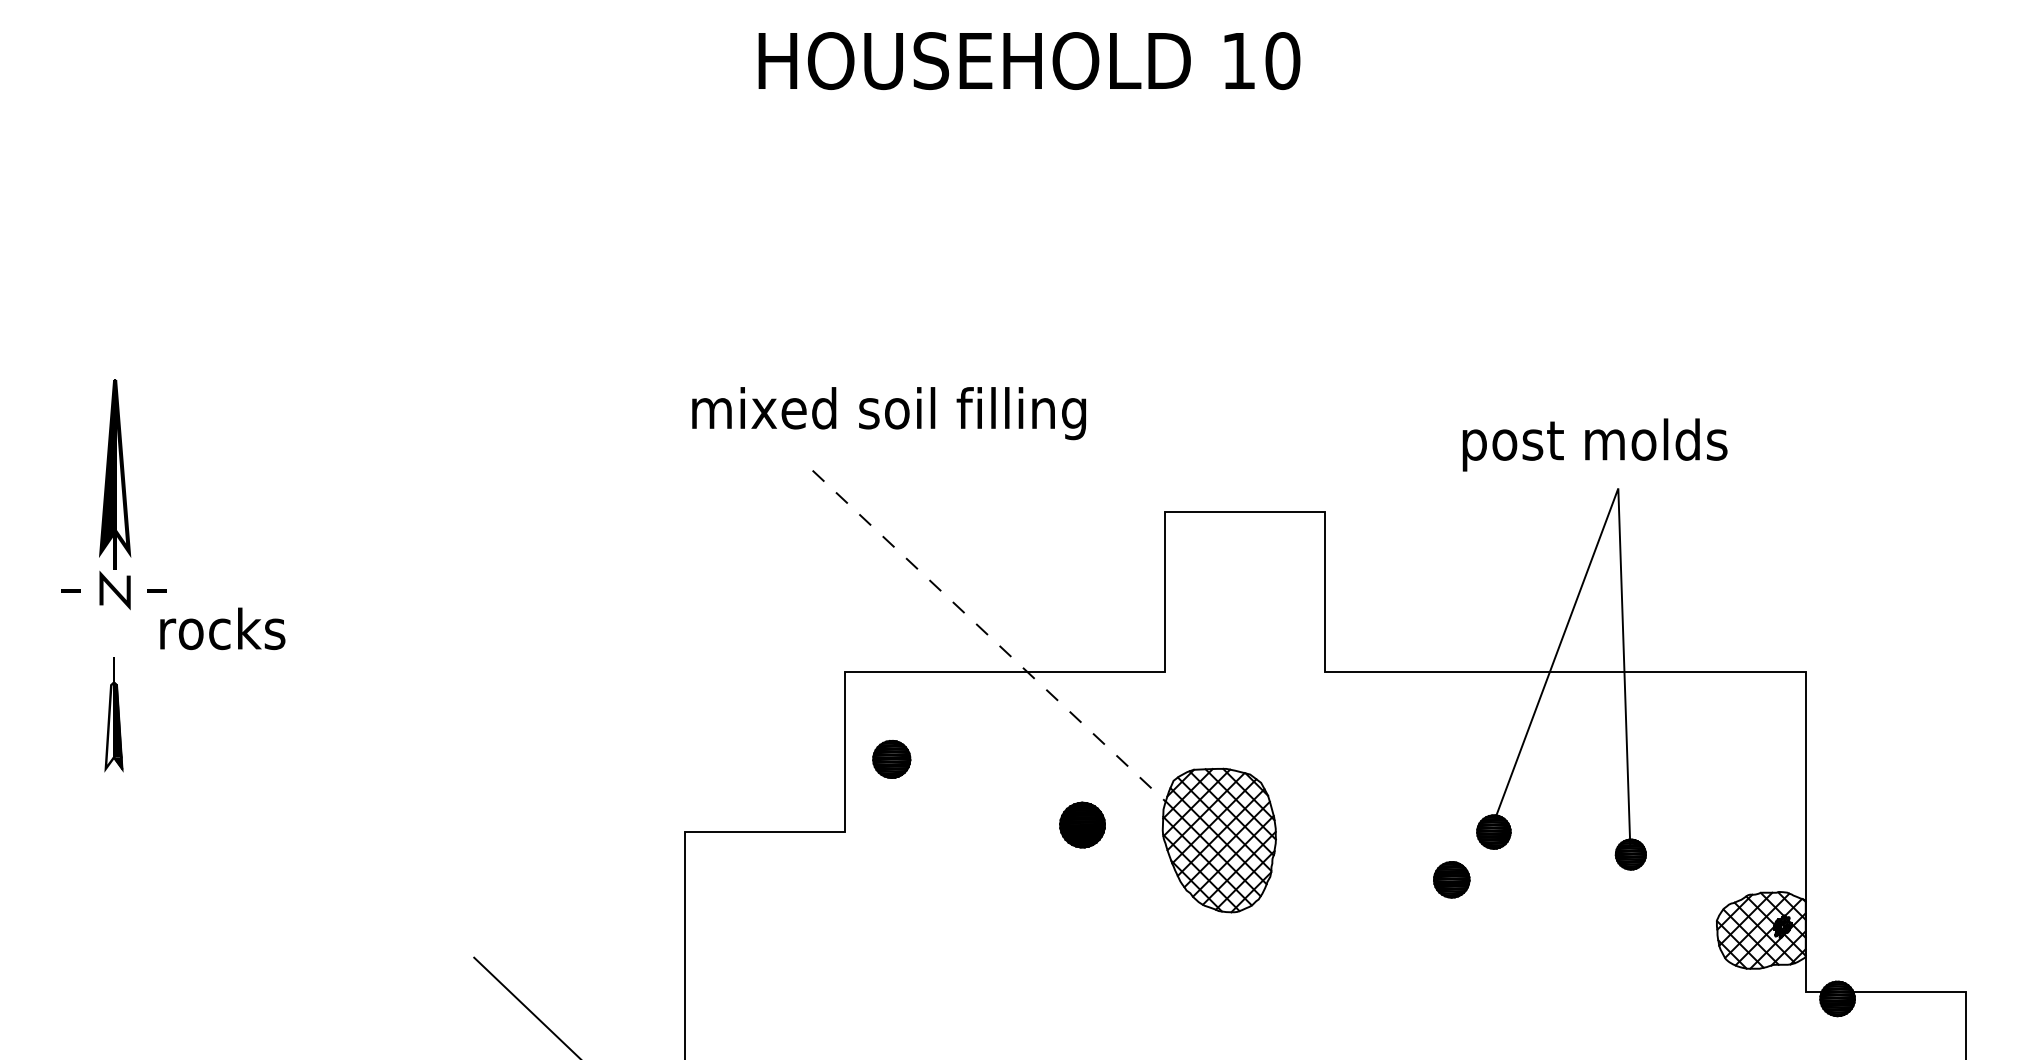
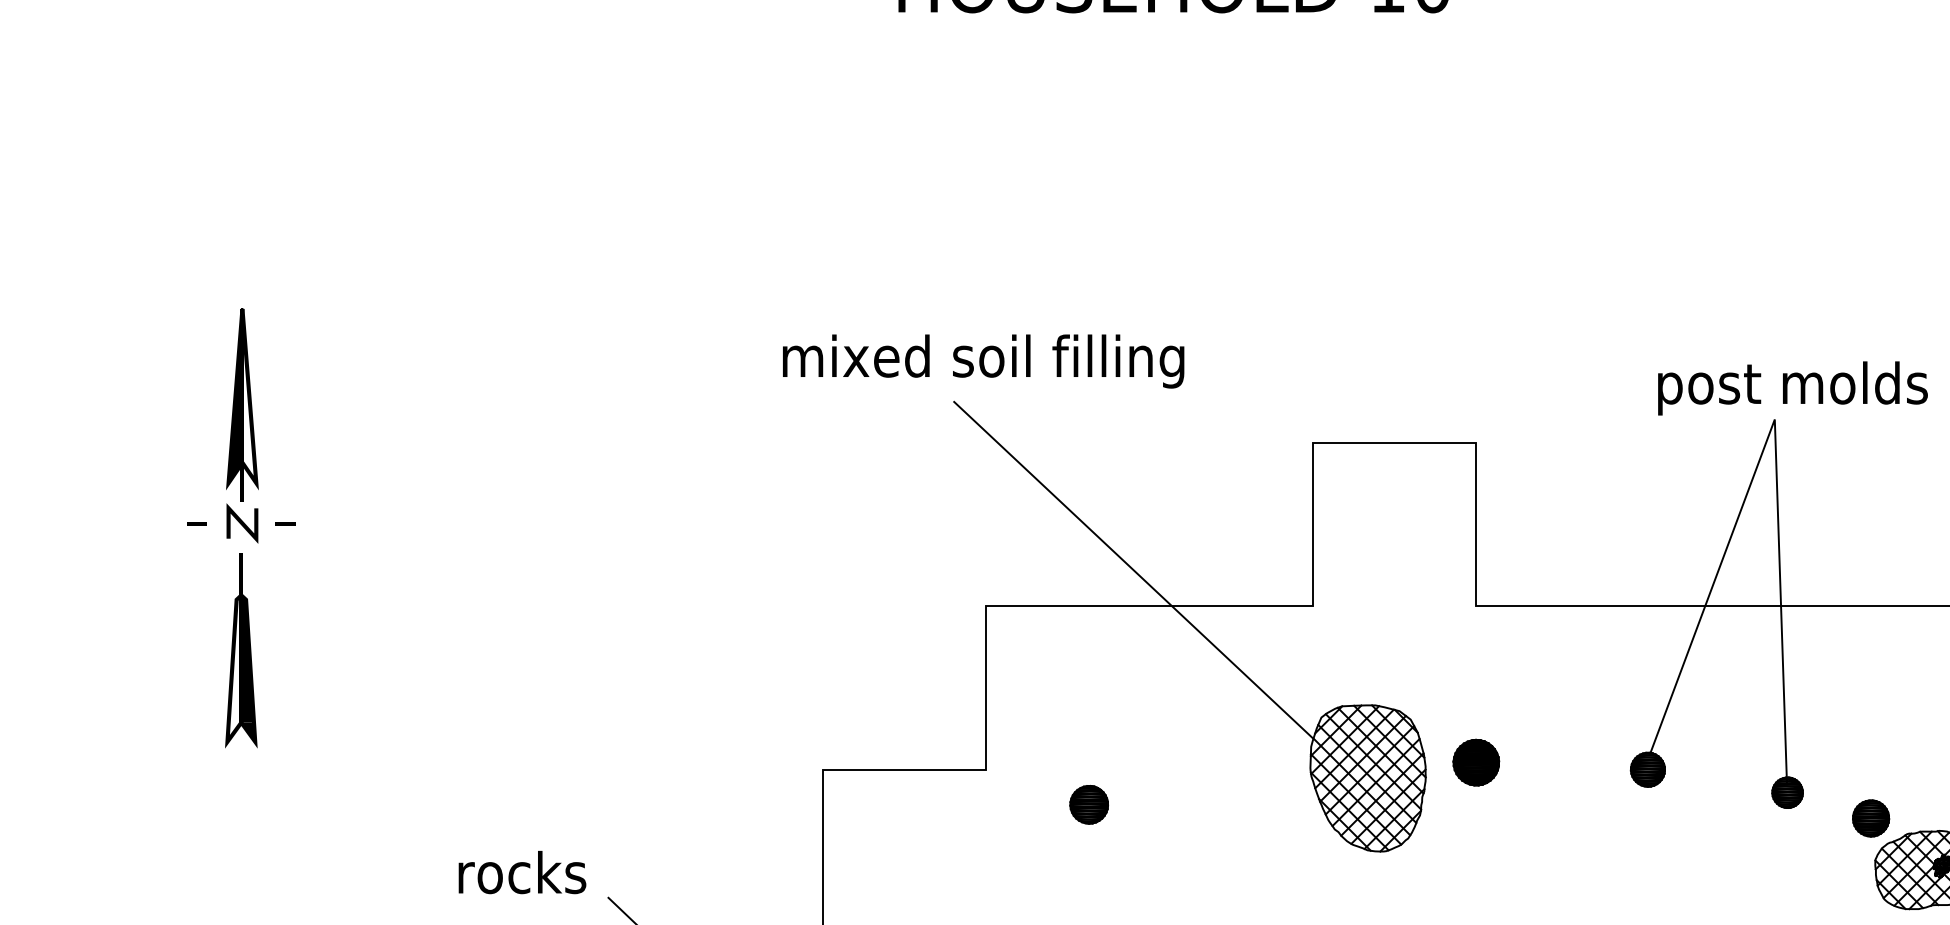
text: (888, 413) -> (982, 361), moved
text: (1594, 444) -> (1792, 387), moved
text: (222, 628) -> (522, 872), moved
line: (989, 636) -> (1133, 570), dashed -> solid
part: (113, 714) -> (240, 649), size x1.67
part: (891, 759) -> (1088, 804), moved
part: (1082, 824) -> (1476, 762), moved
part: (1451, 879) -> (1870, 818), moved

